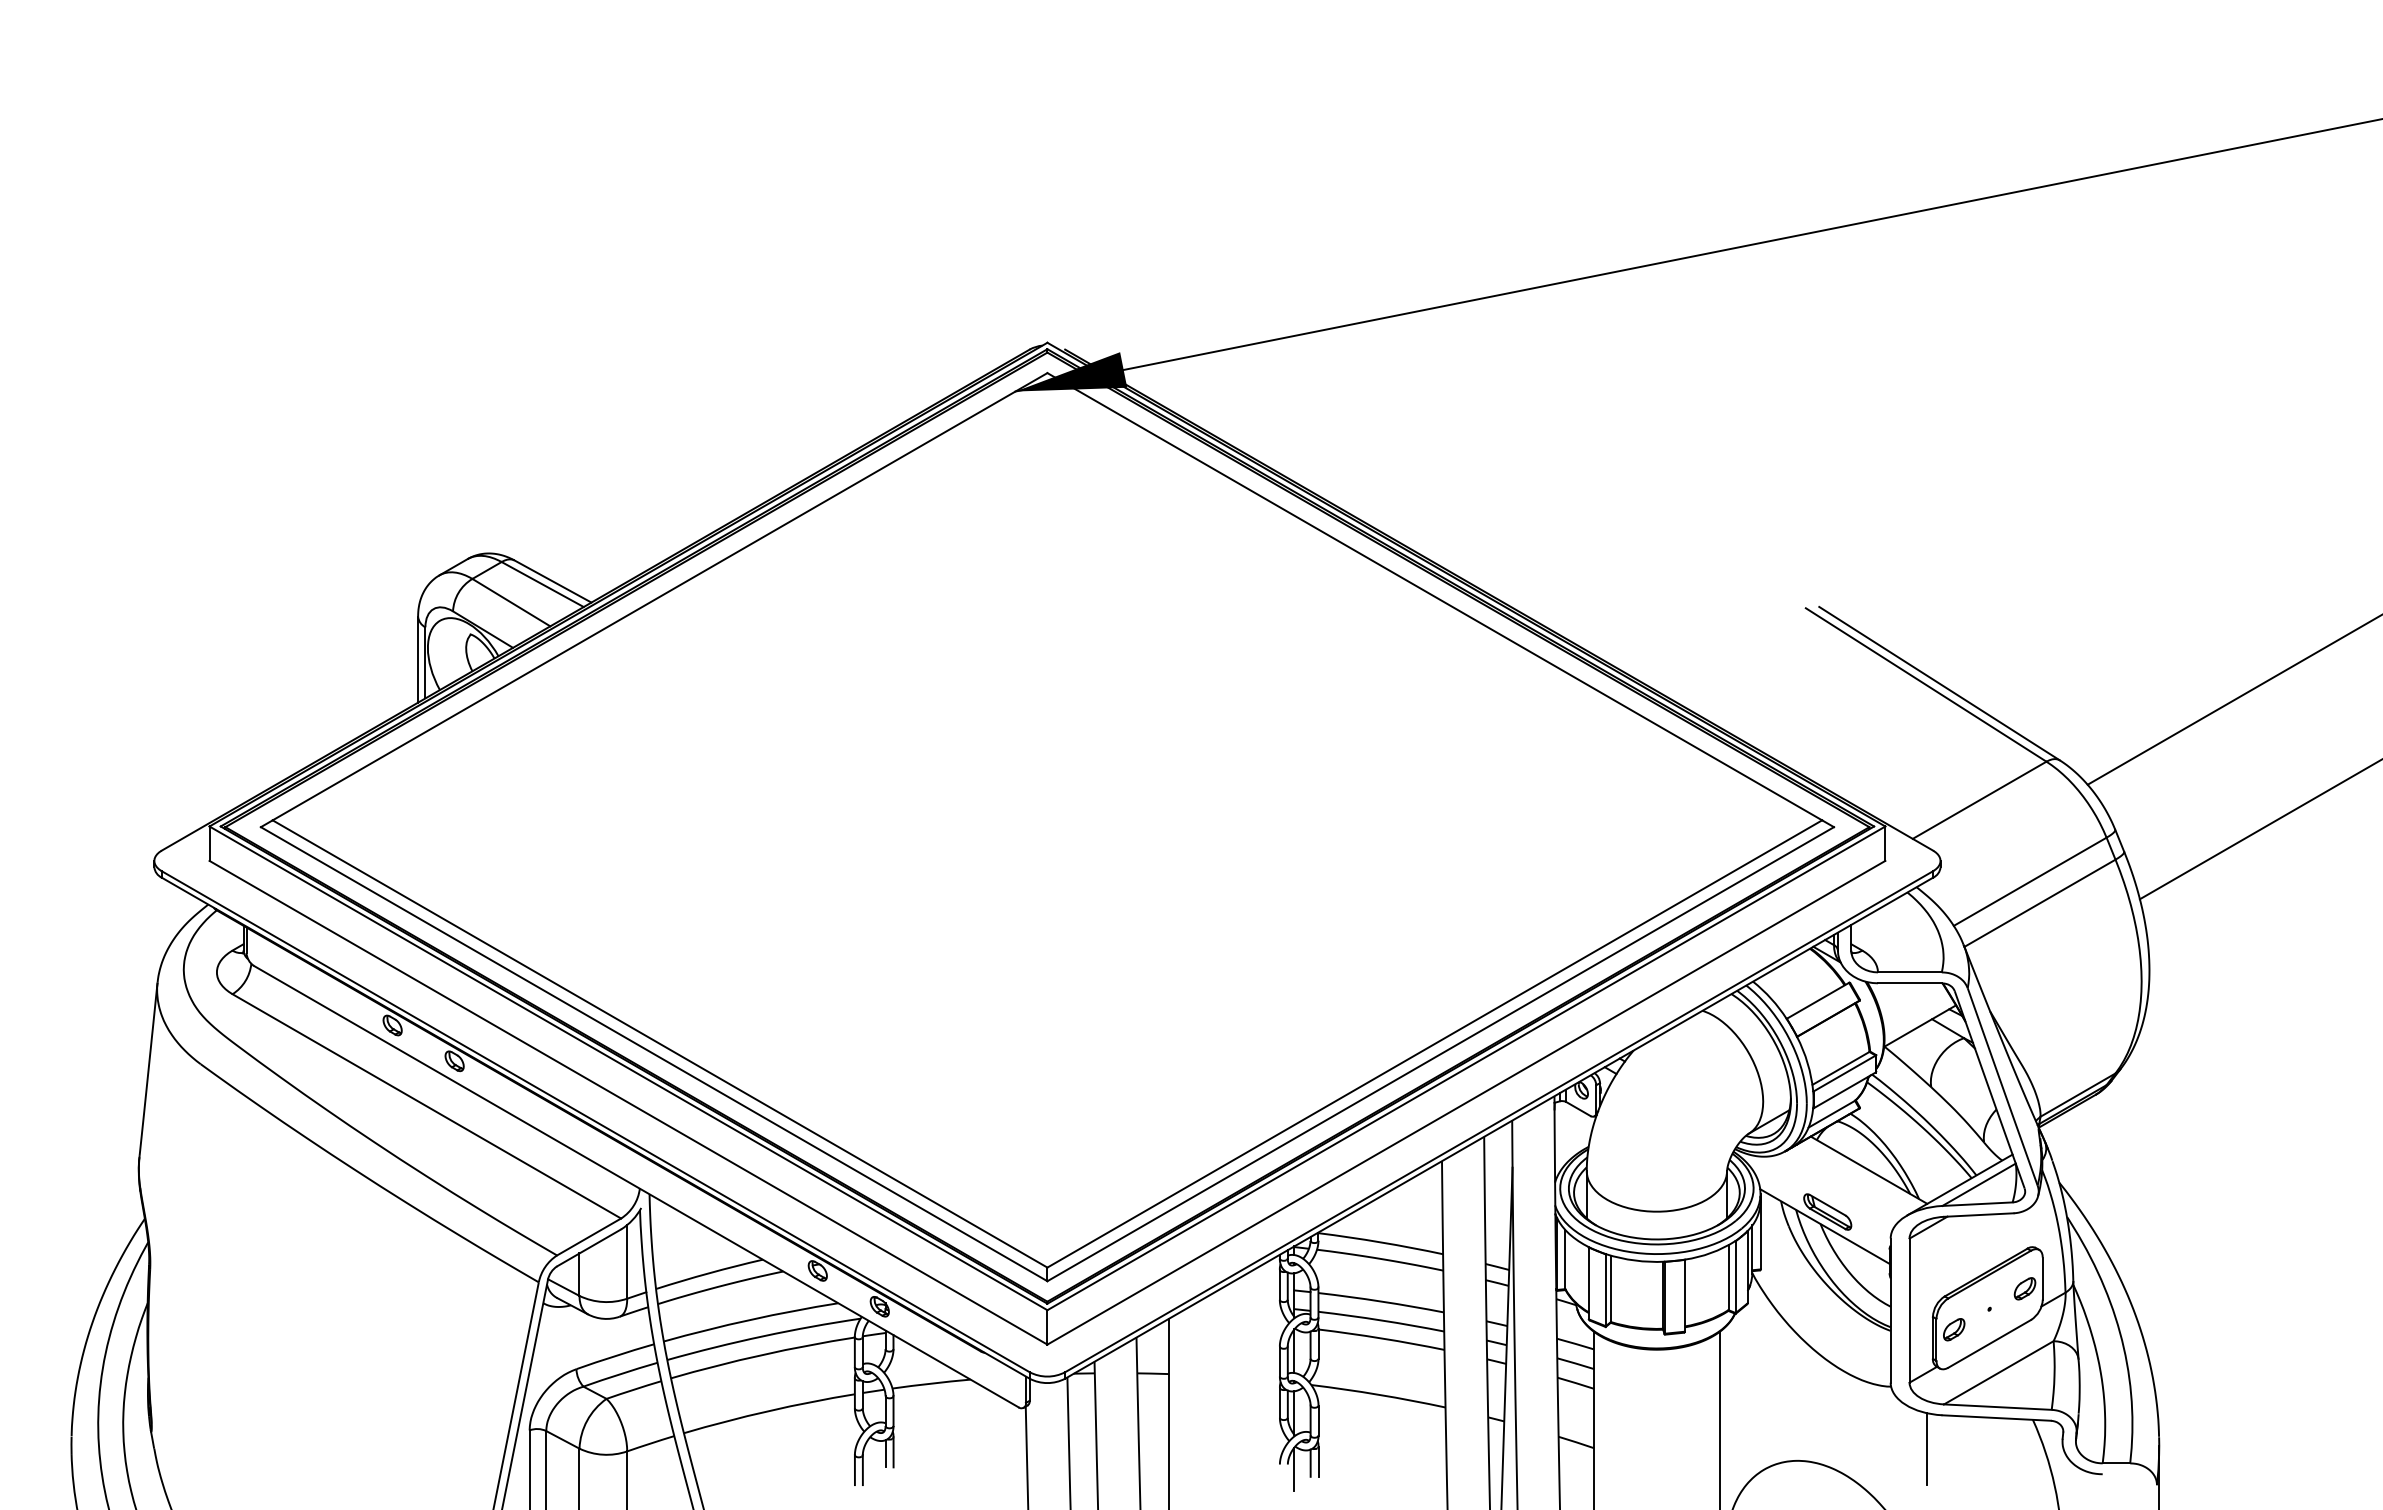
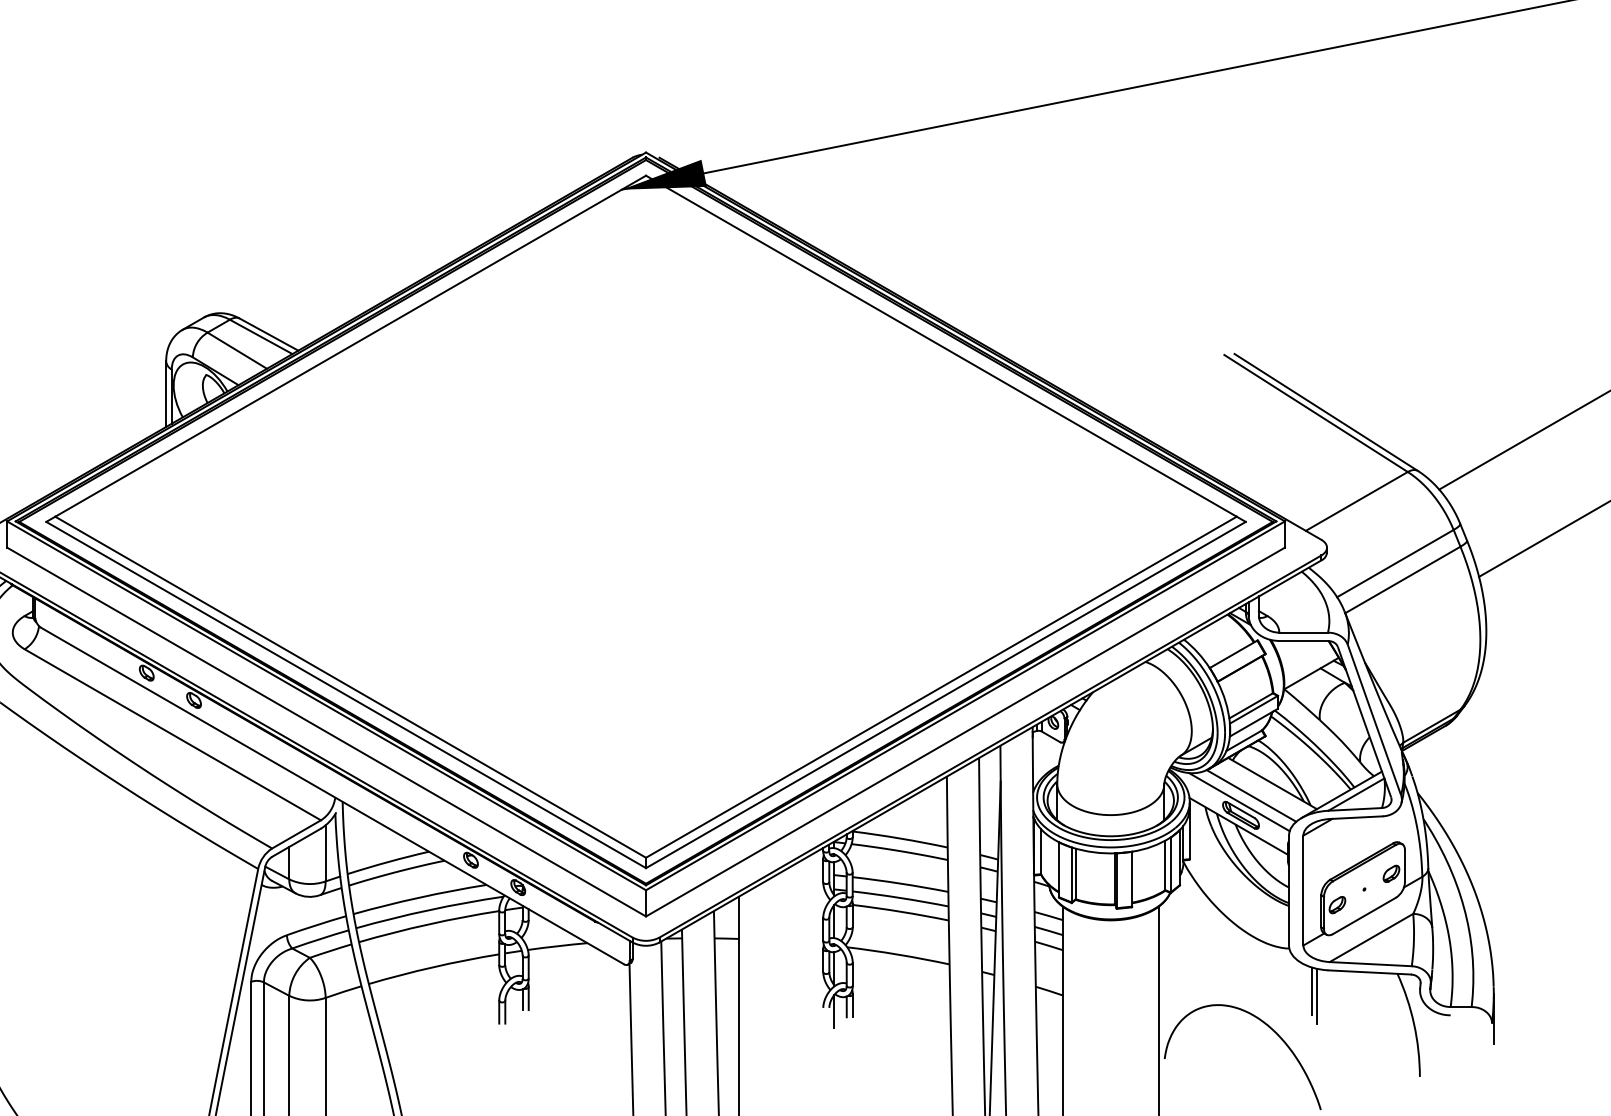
line: (1841, 1186) -> (1251, 795), added
line: (1825, 1194) -> (1239, 802), added
line: (1921, 1442) -> (1312, 991), added

